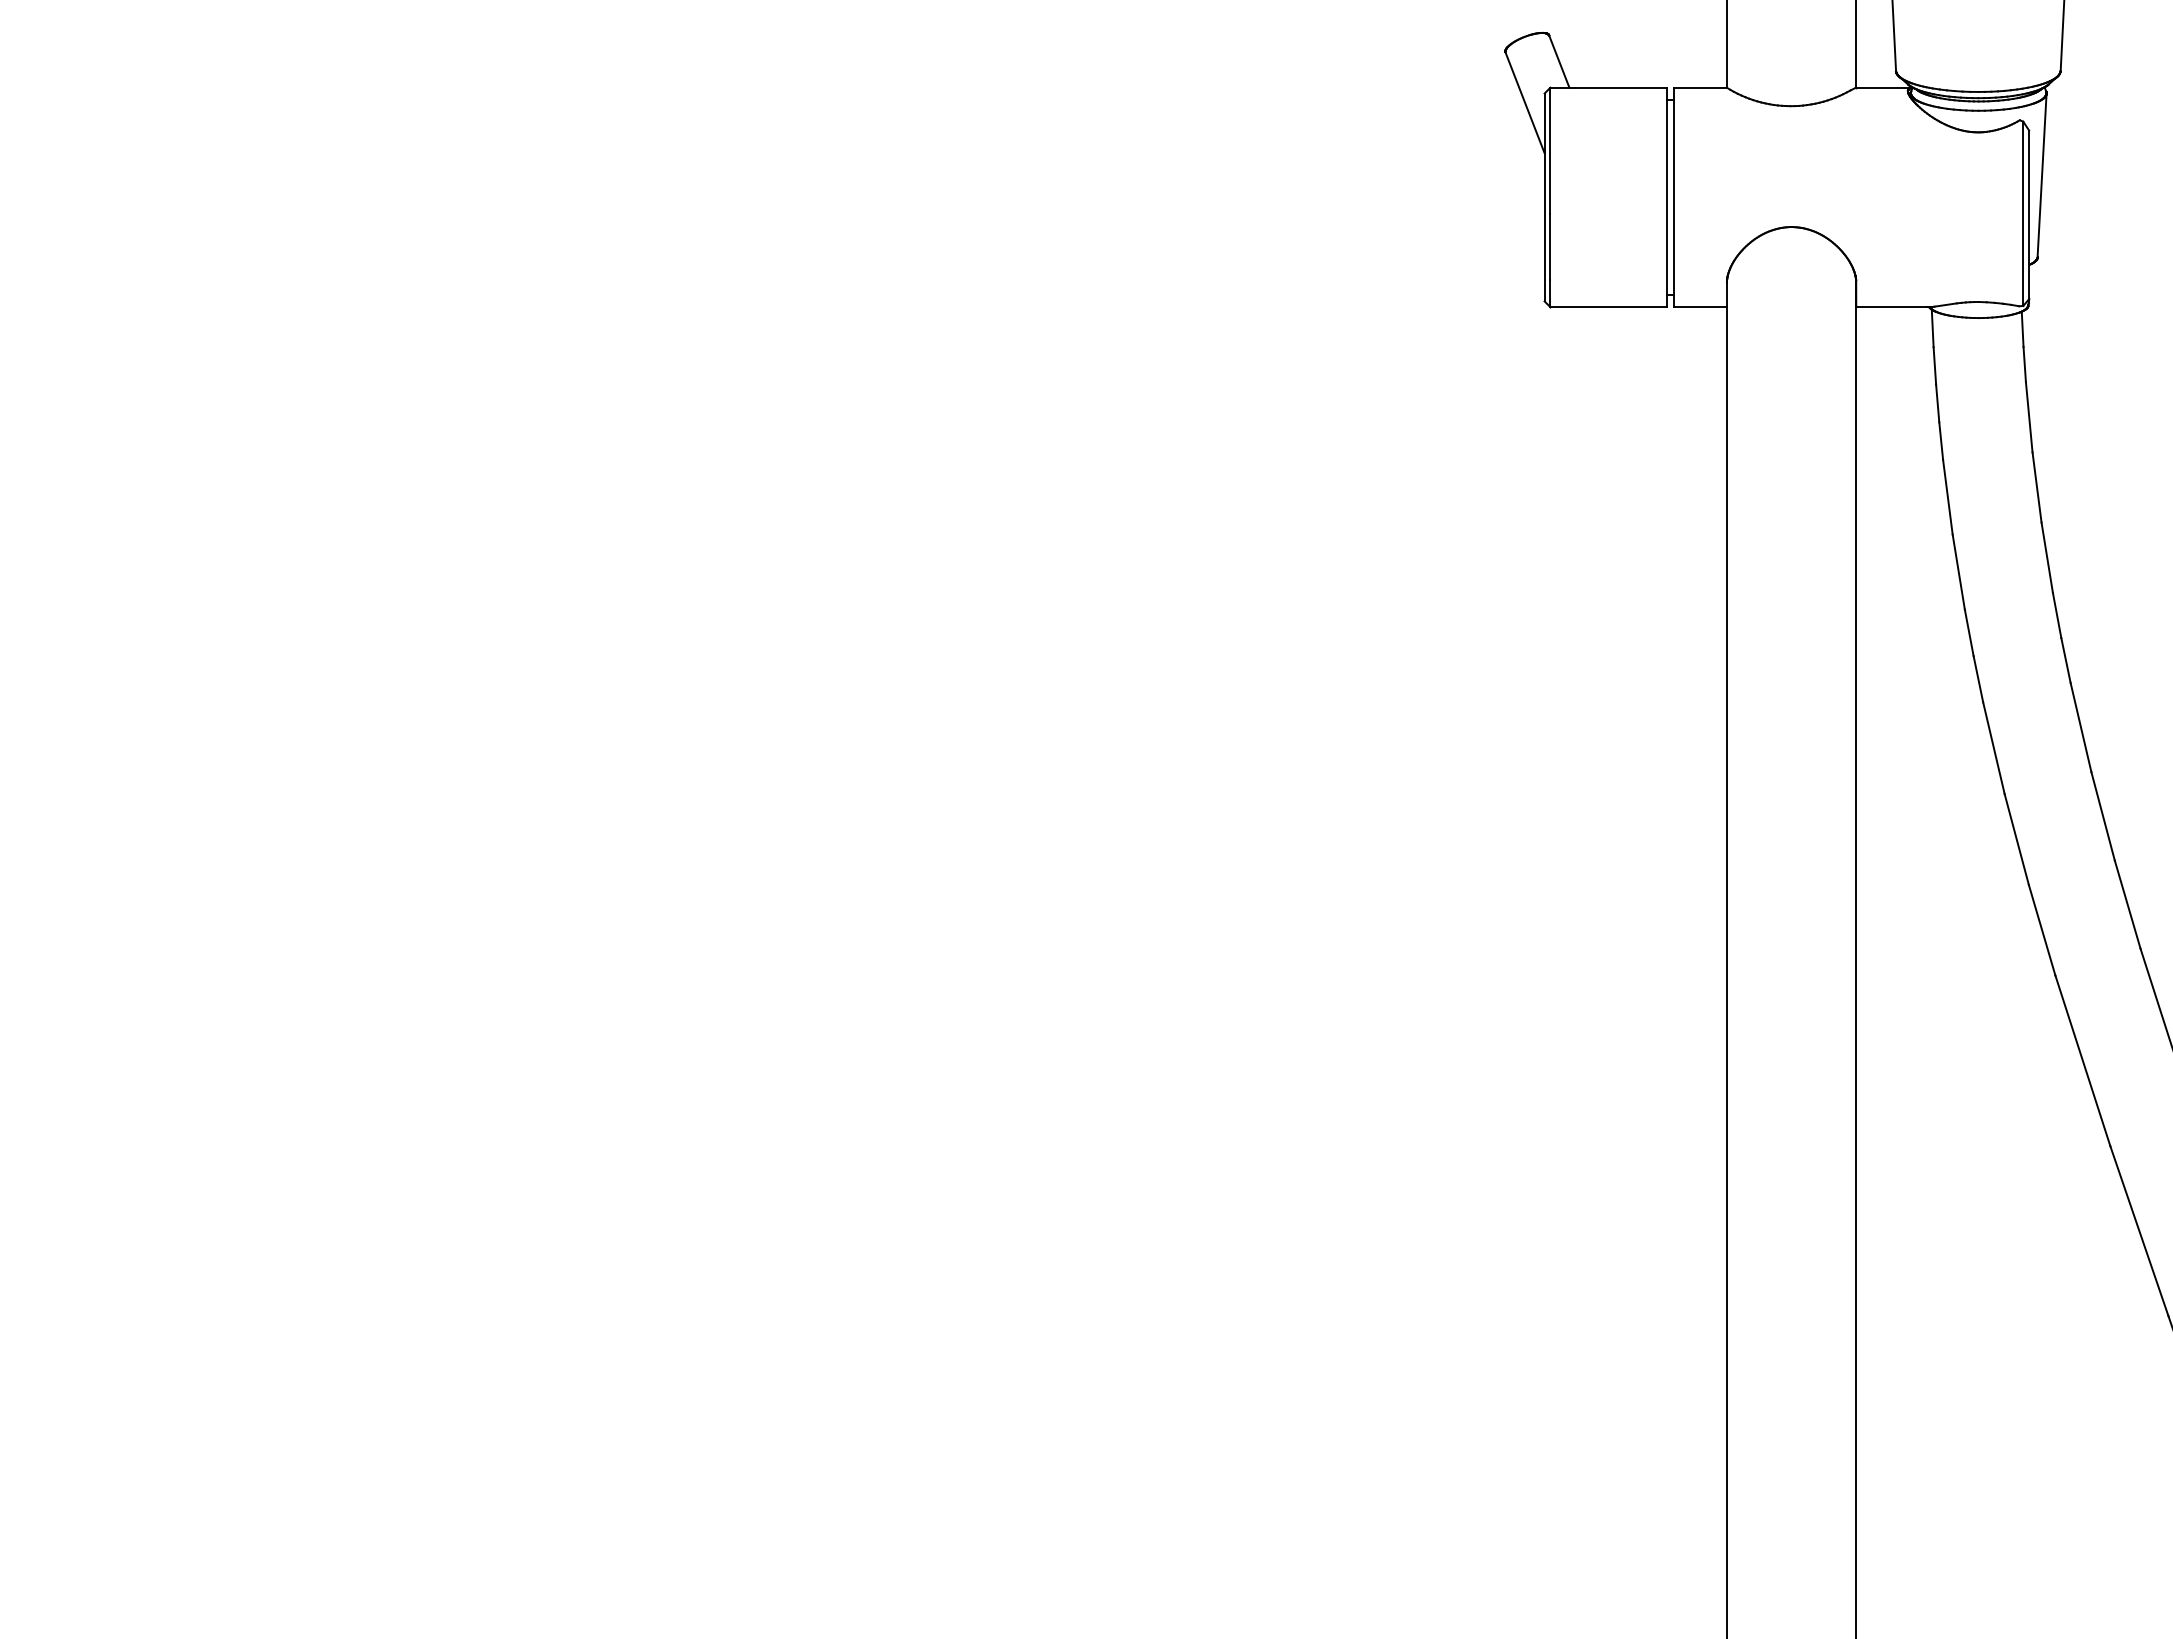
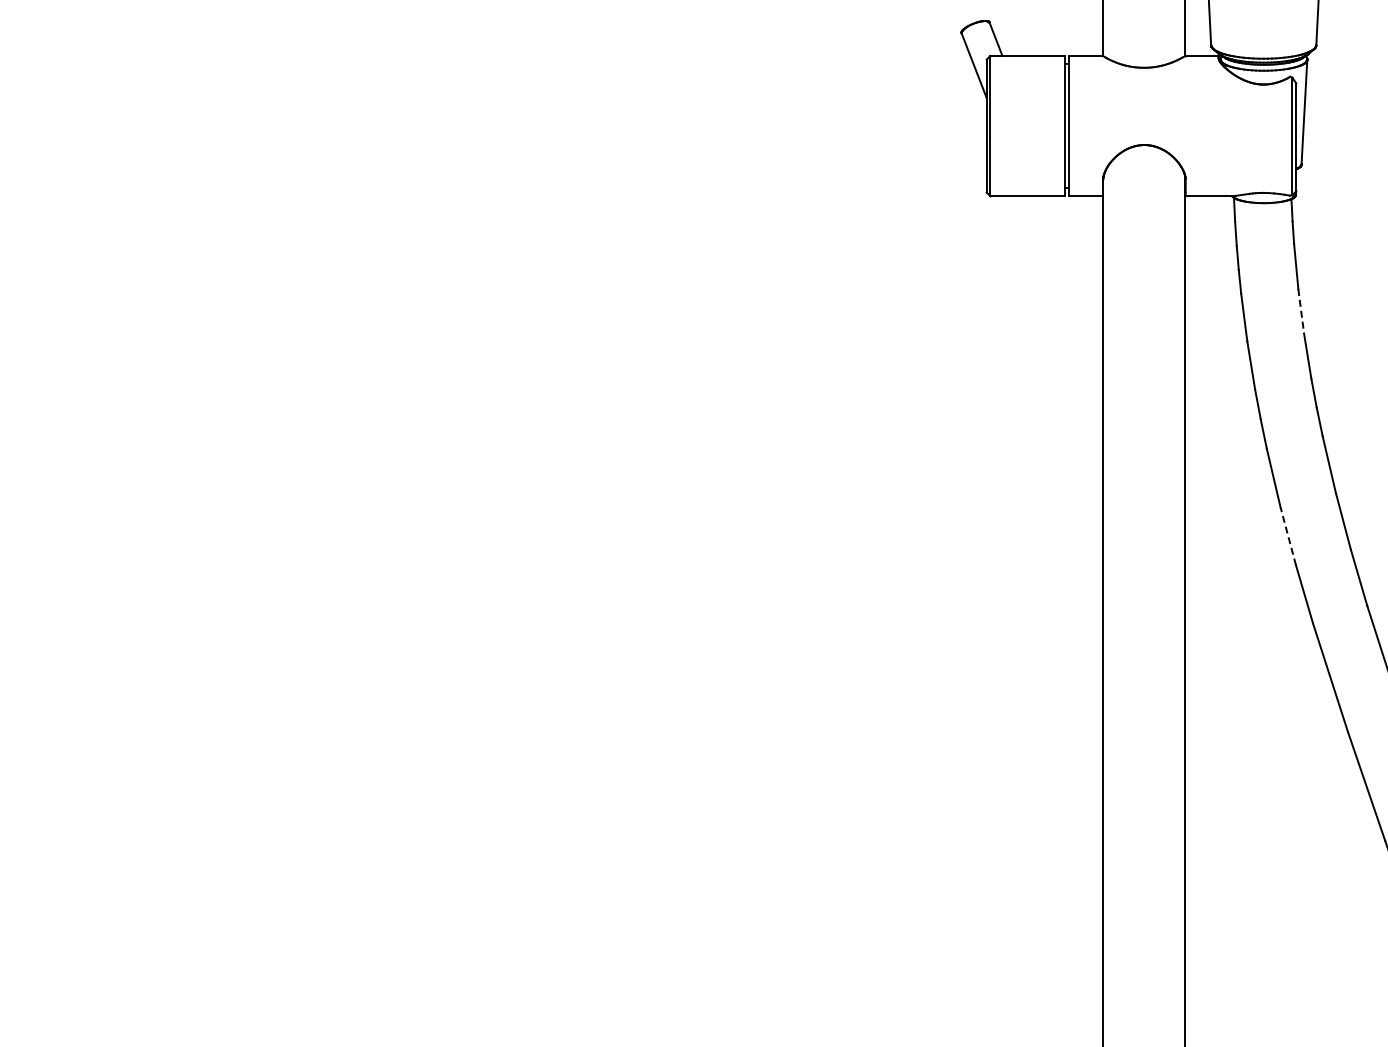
line: (2037, 487) -> (1301, 311), solid -> dashed
line: (2017, 838) -> (1288, 535), solid -> dashed

